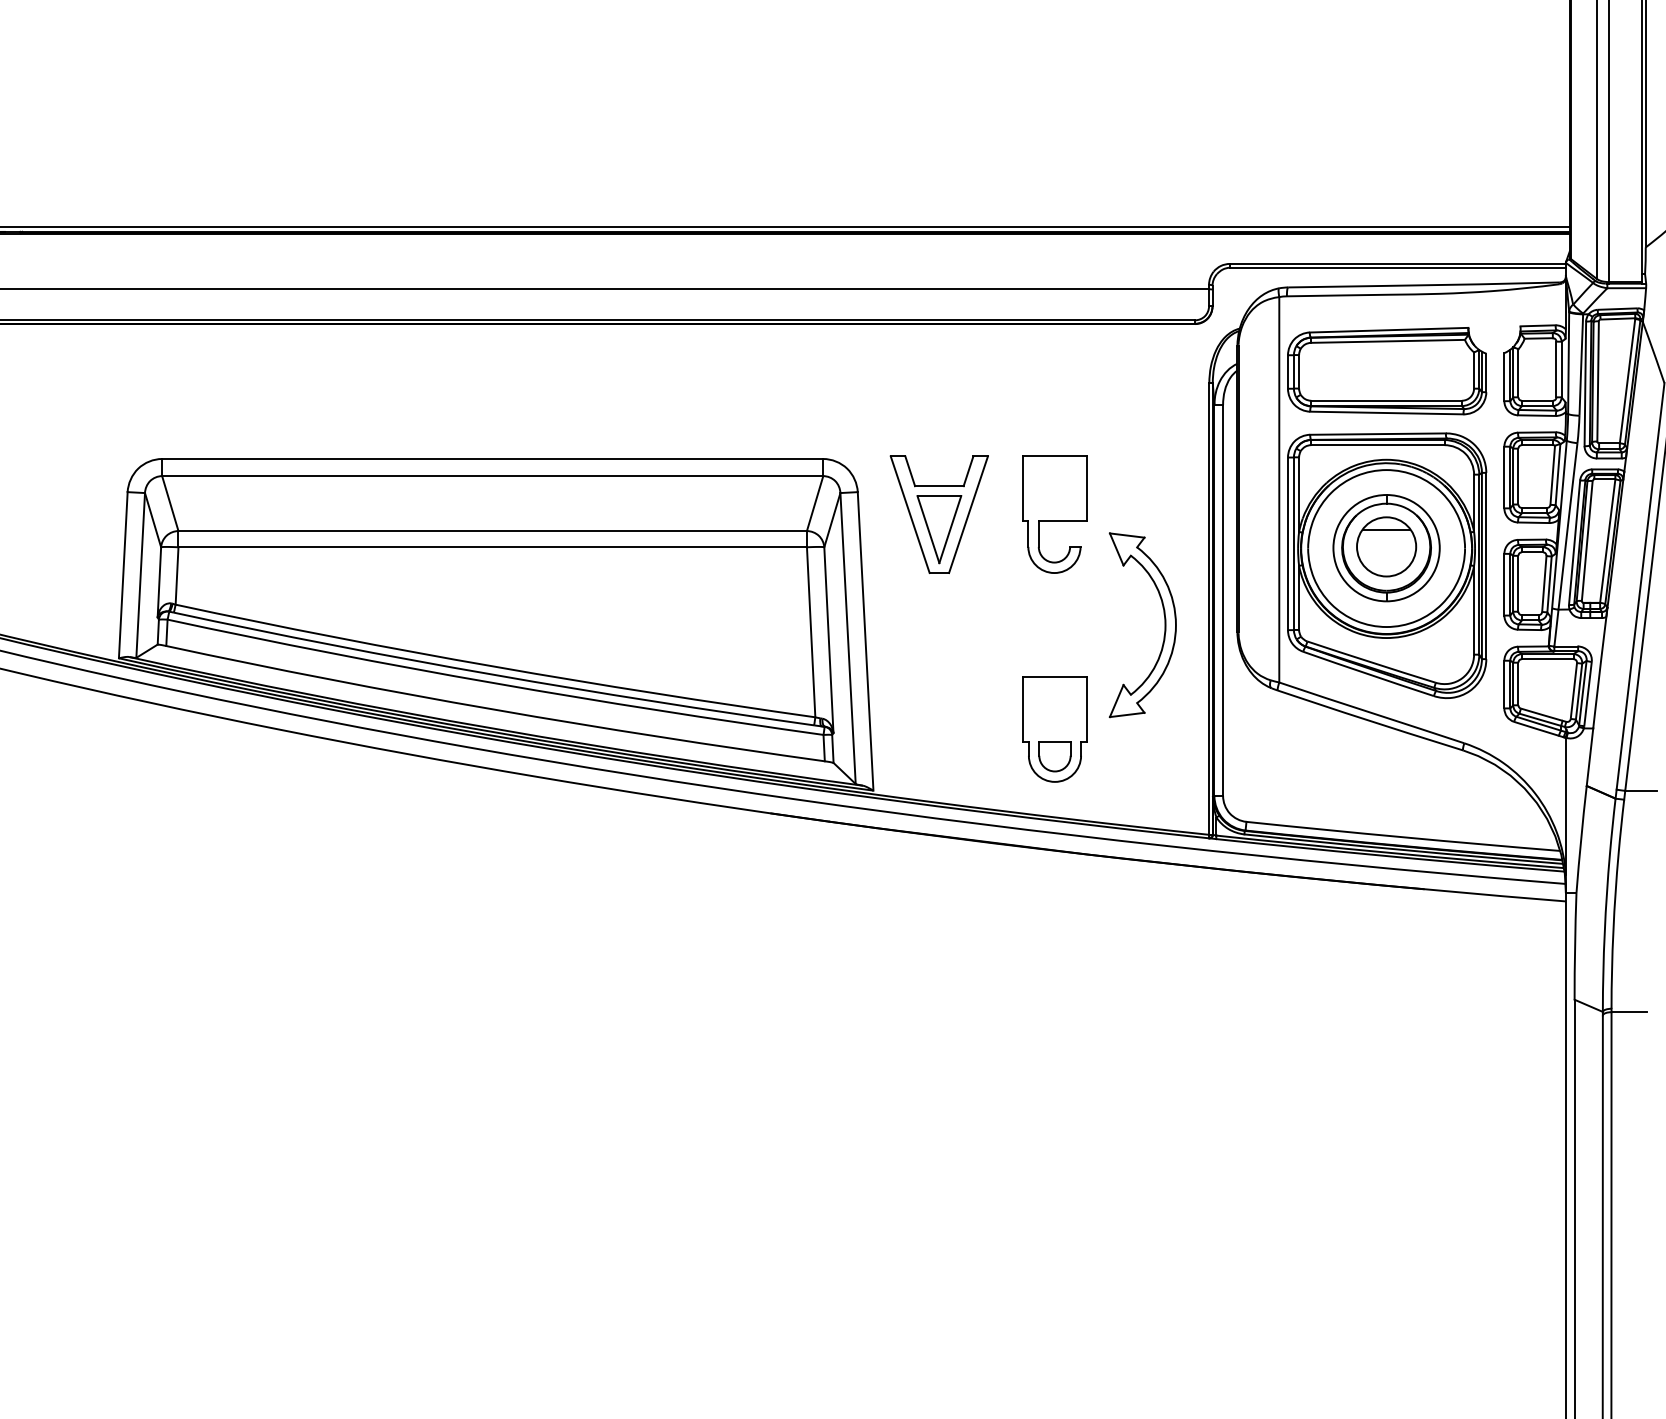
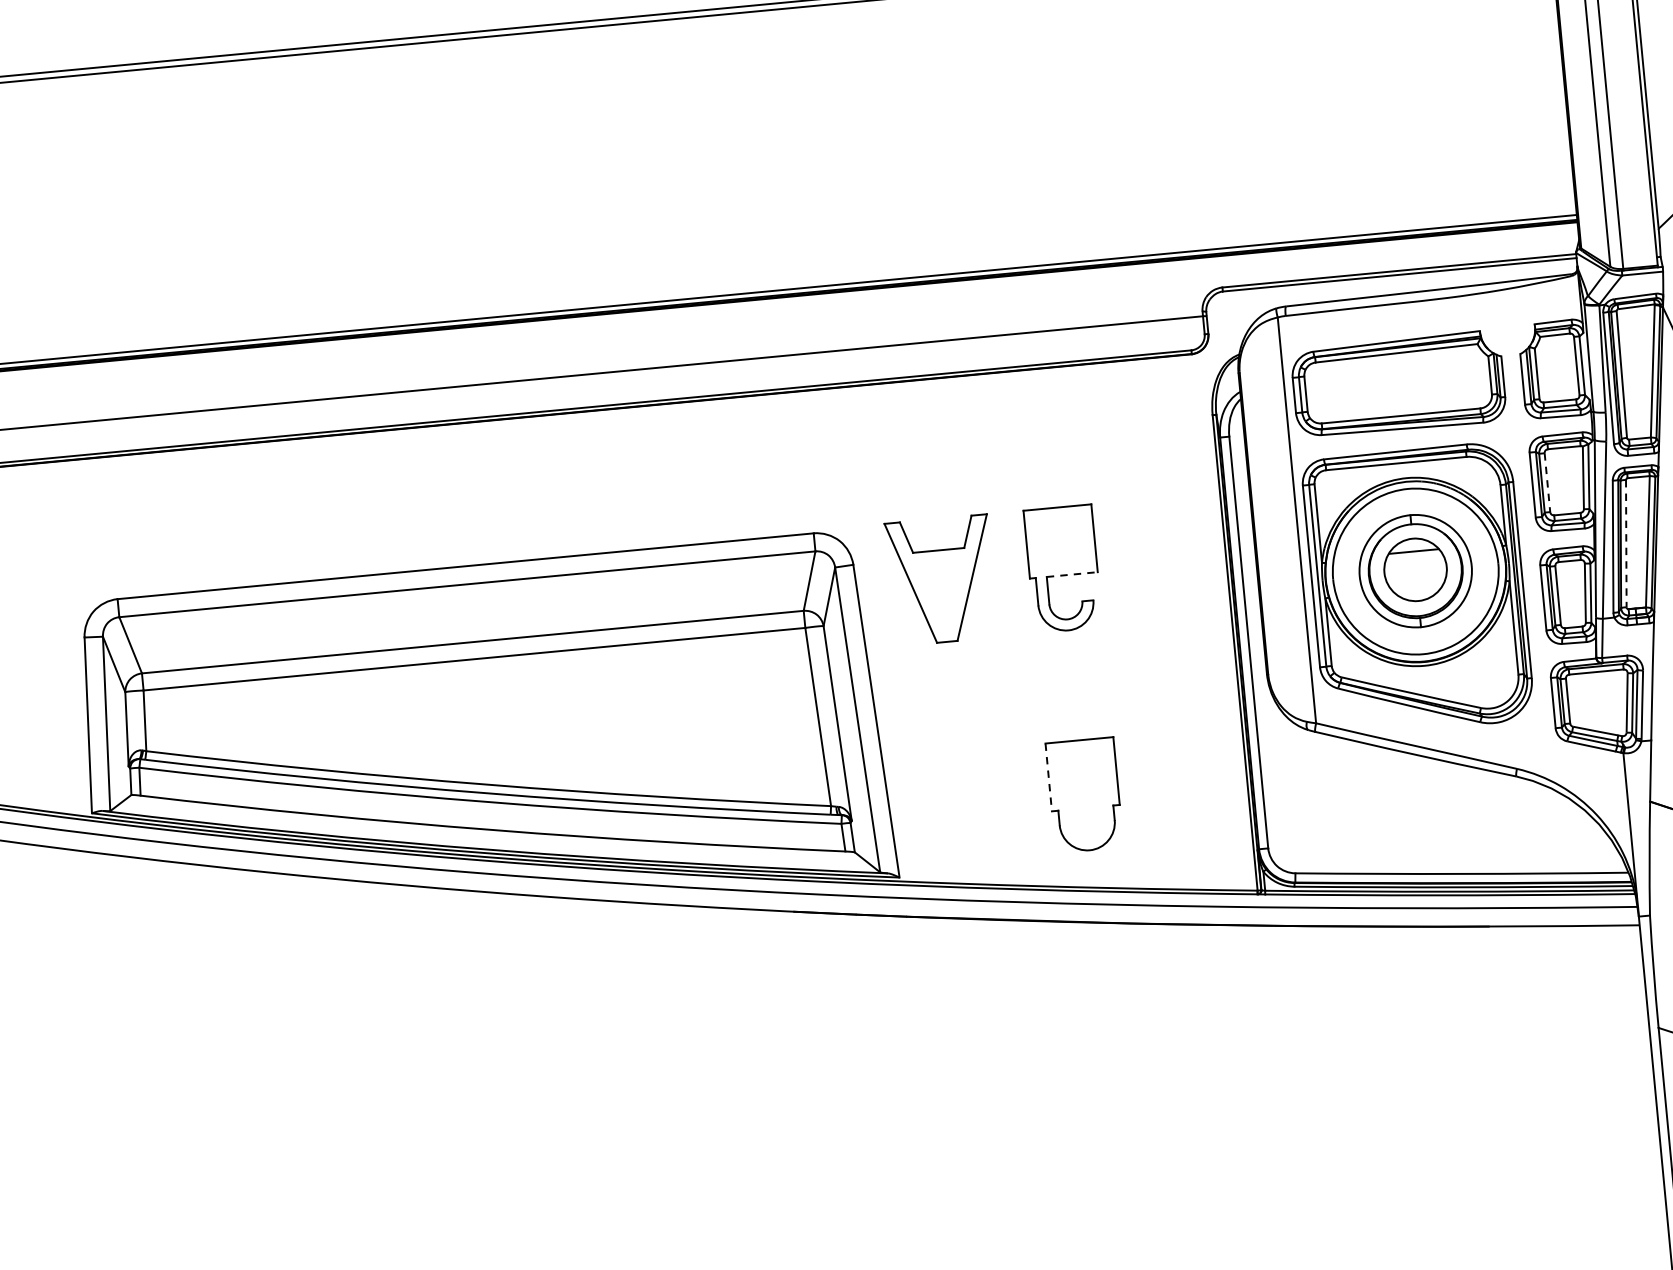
line: (1518, 476) -> (1547, 482), solid -> dashed
line: (1063, 520) -> (1072, 574), solid -> dashed
part: (939, 529) -> (943, 596), removed
line: (1587, 541) -> (1626, 544), solid -> dashed
part: (1164, 625) -> (1189, 674), removed
line: (1022, 710) -> (1048, 778), solid -> dashed
part: (1054, 756) -> (1086, 823), removed

